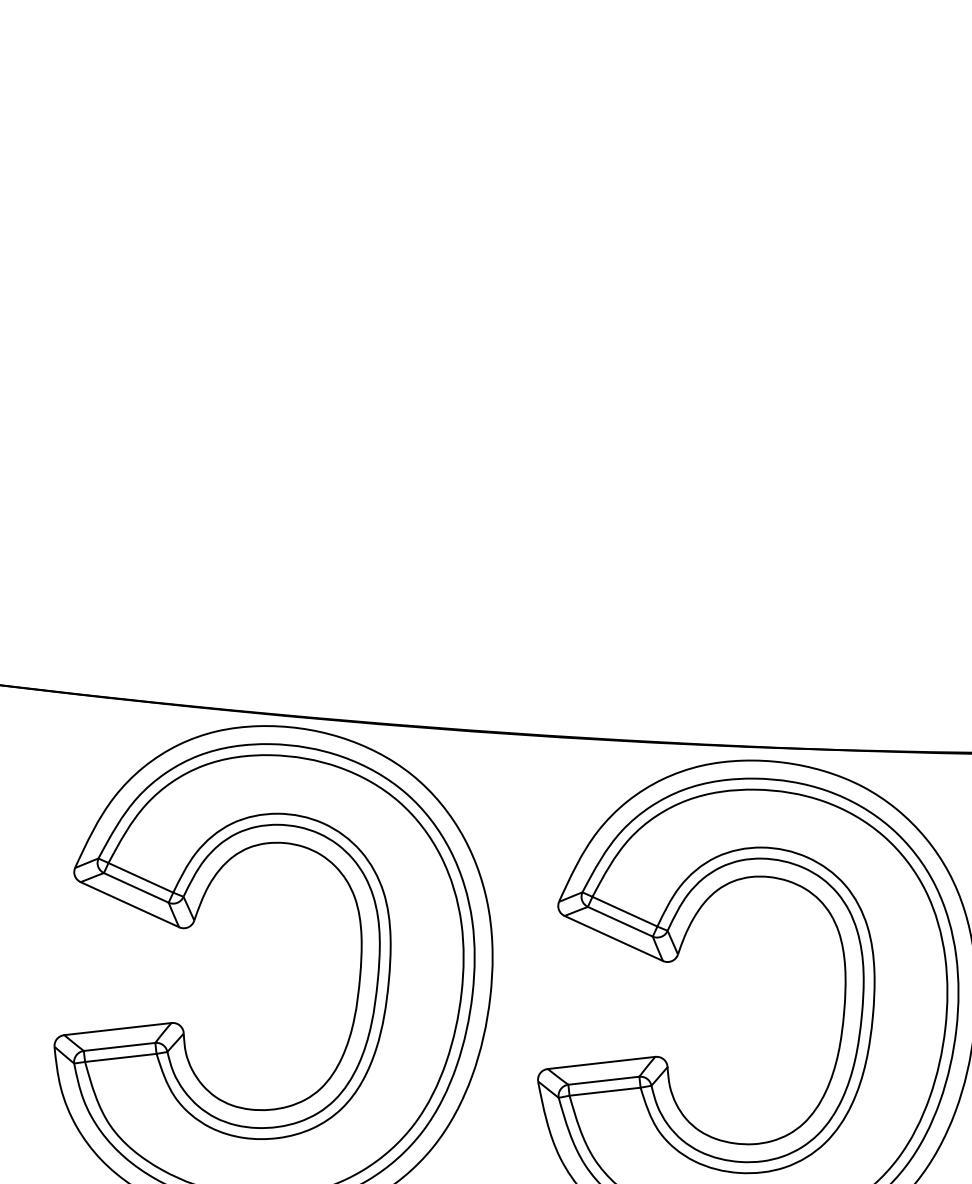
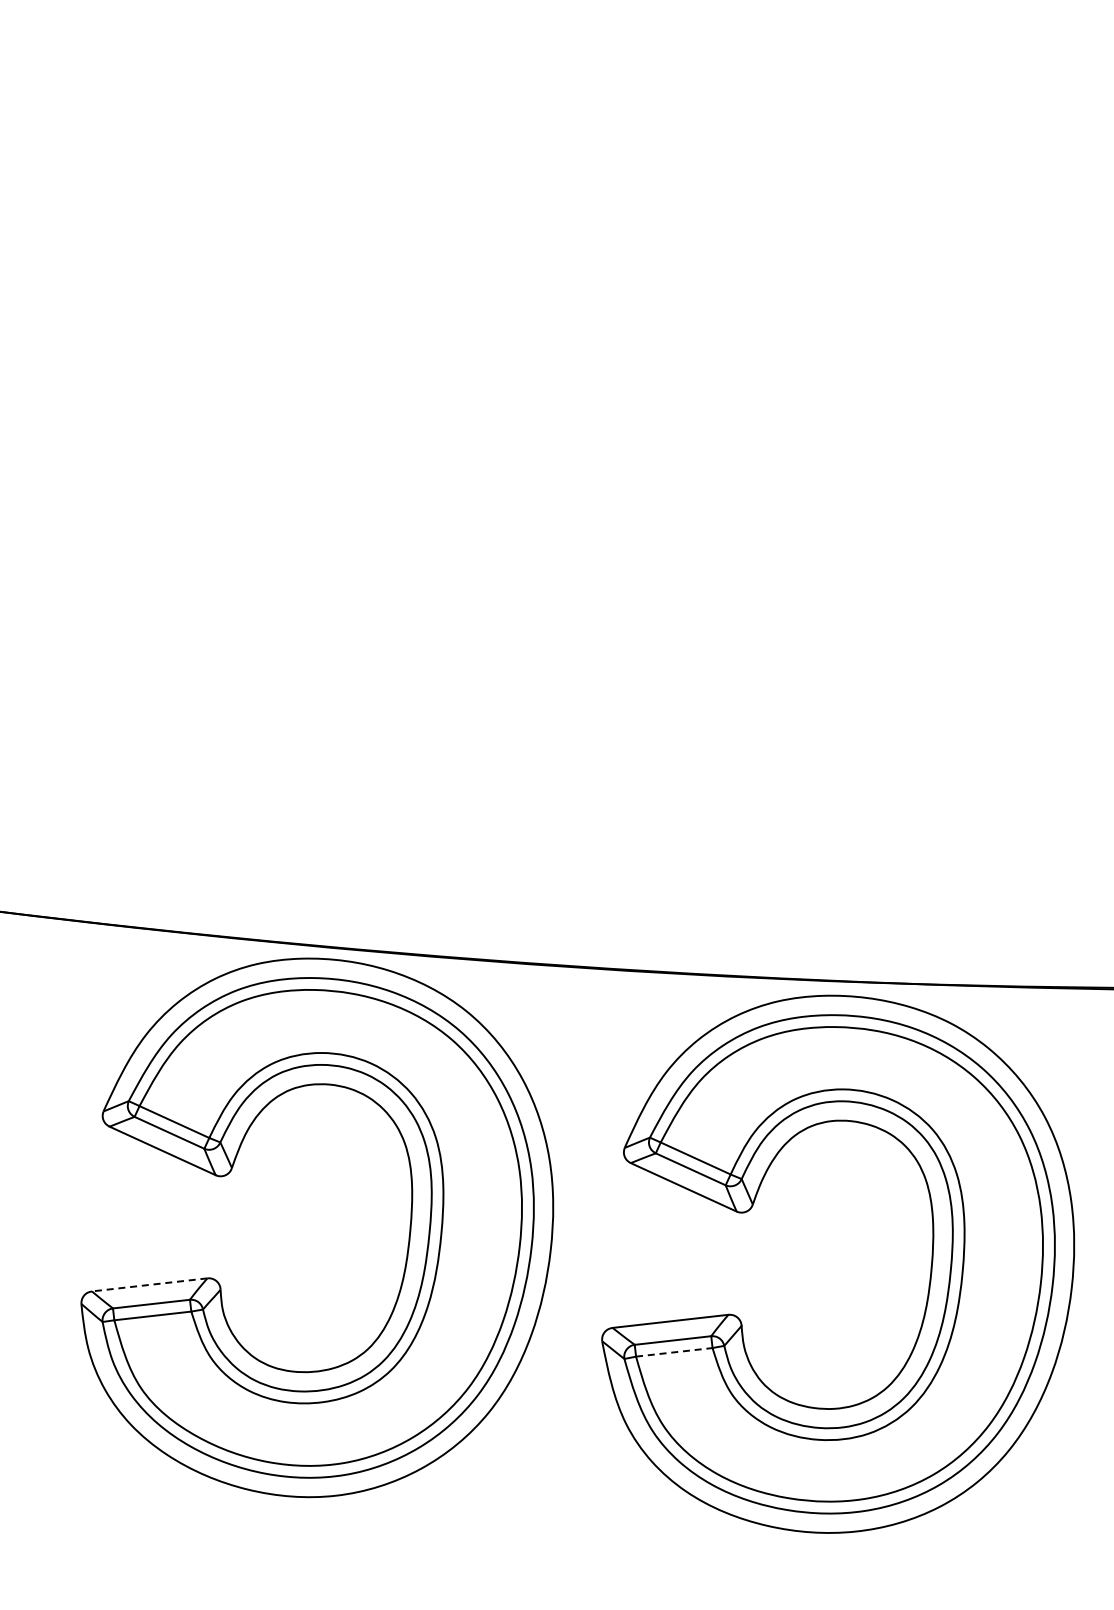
line: (117, 1028) -> (149, 1284), solid -> dashed
line: (605, 1091) -> (674, 1352), solid -> dashed

